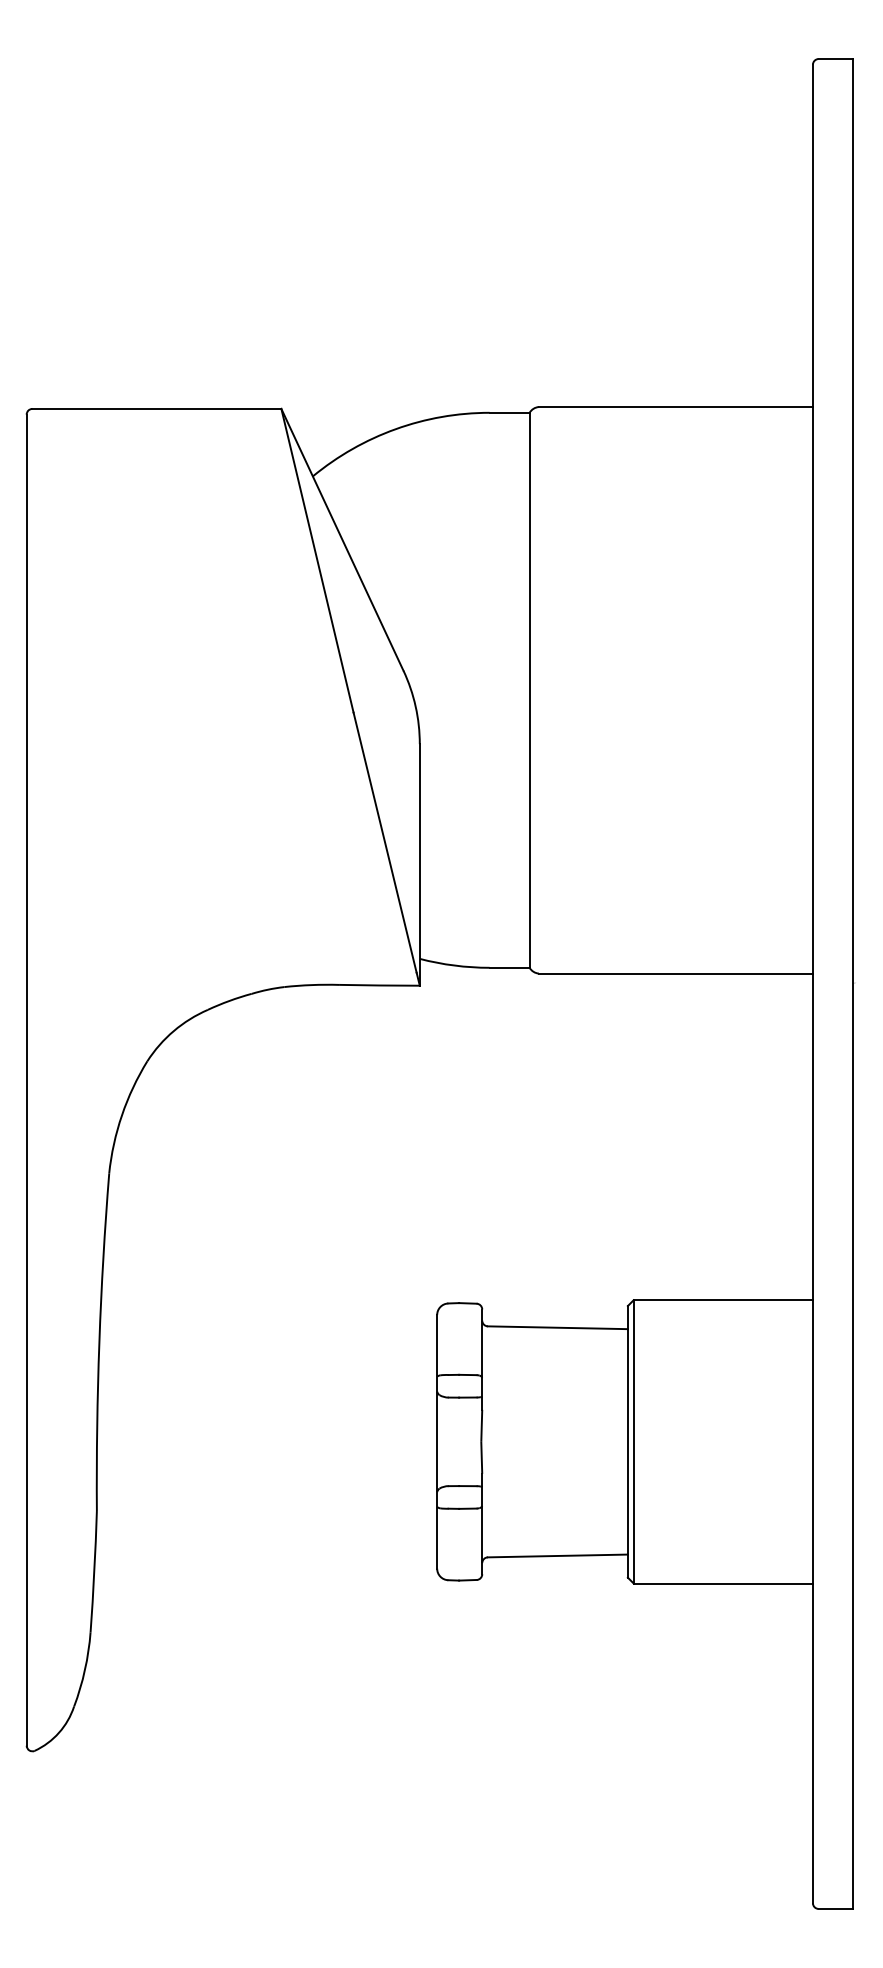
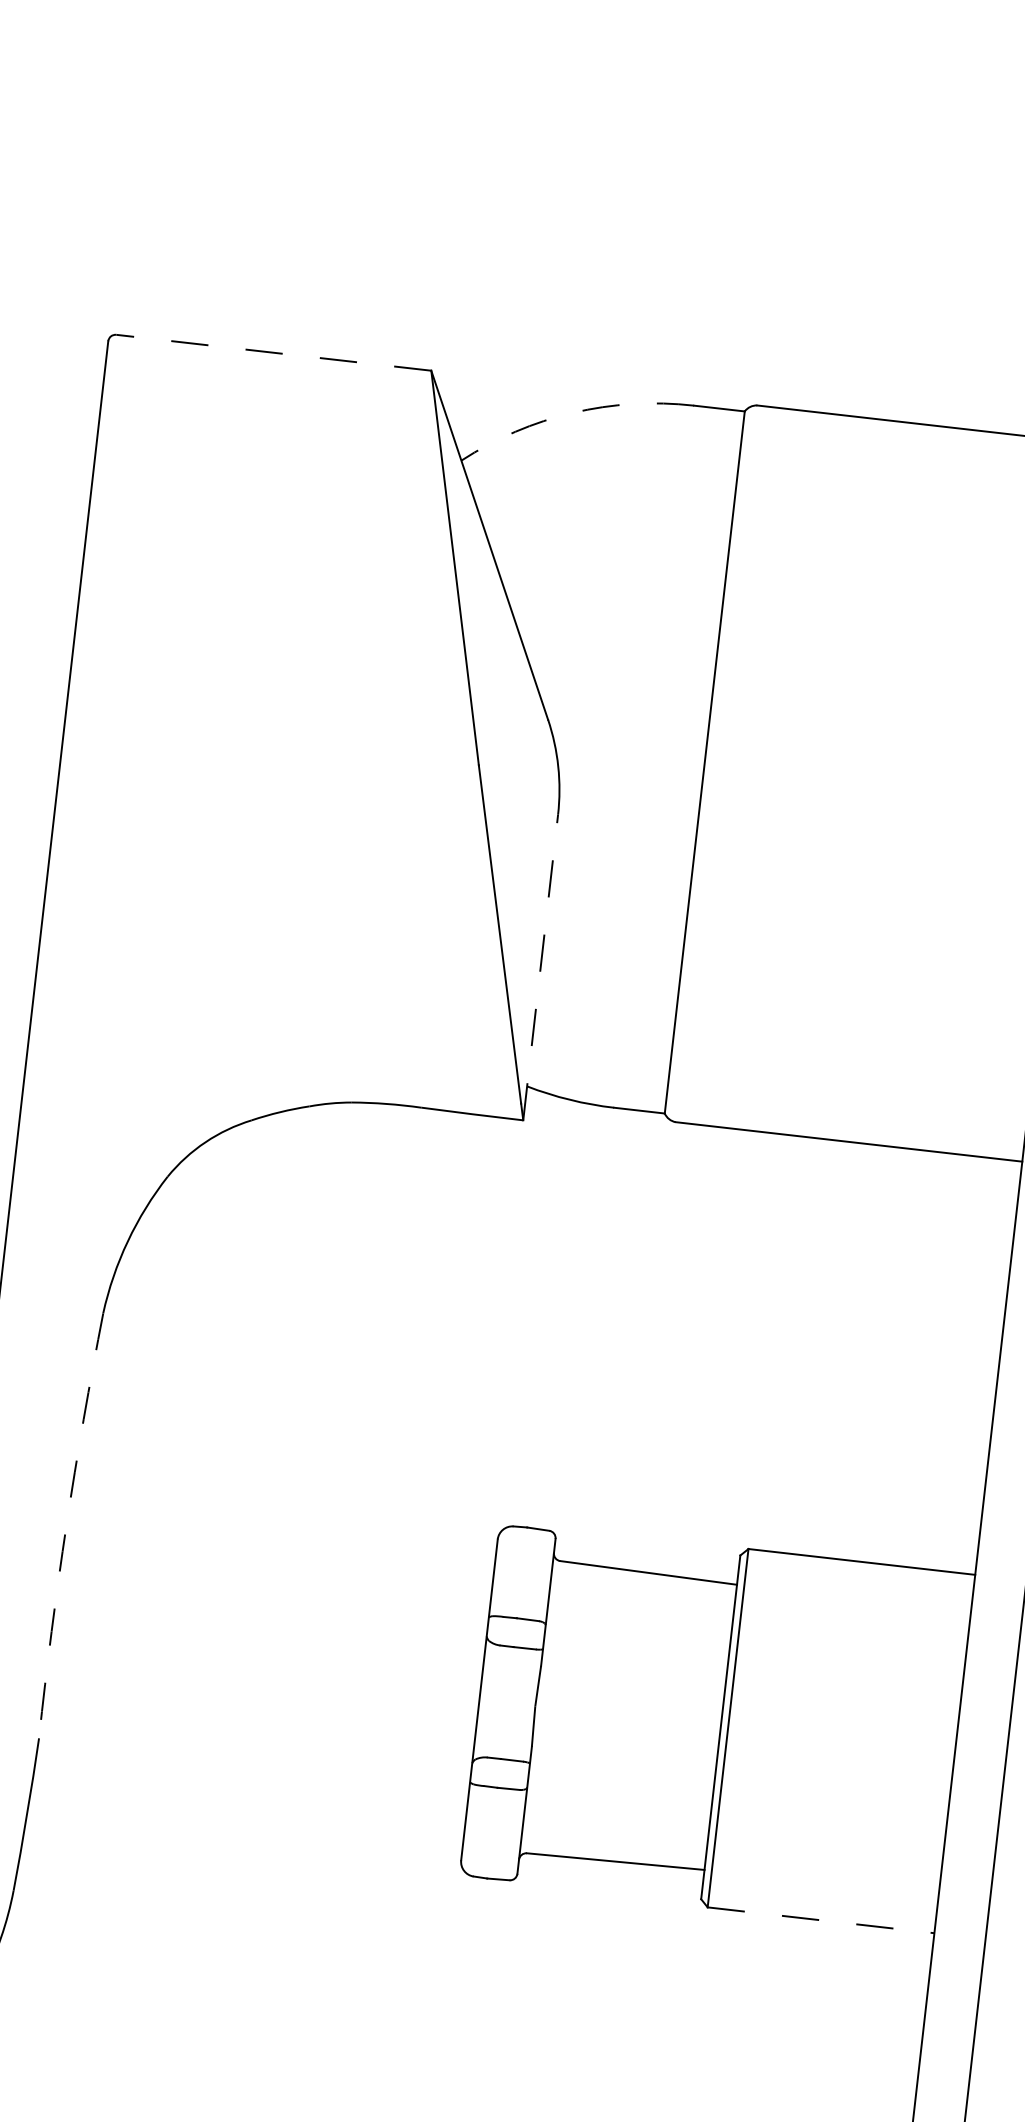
line: (156, 408) -> (273, 352), solid -> dashed
arc: (395, 429) -> (572, 413), solid -> dashed
line: (419, 864) -> (540, 966), solid -> dashed
arc: (99, 1342) -> (66, 1525), solid -> dashed
line: (723, 1583) -> (821, 1920), solid -> dashed

